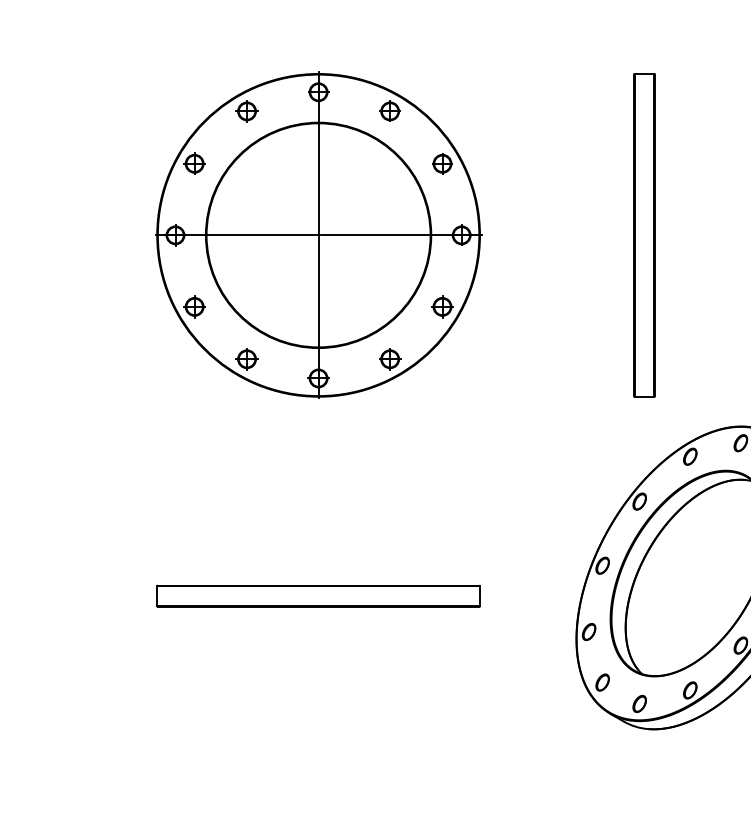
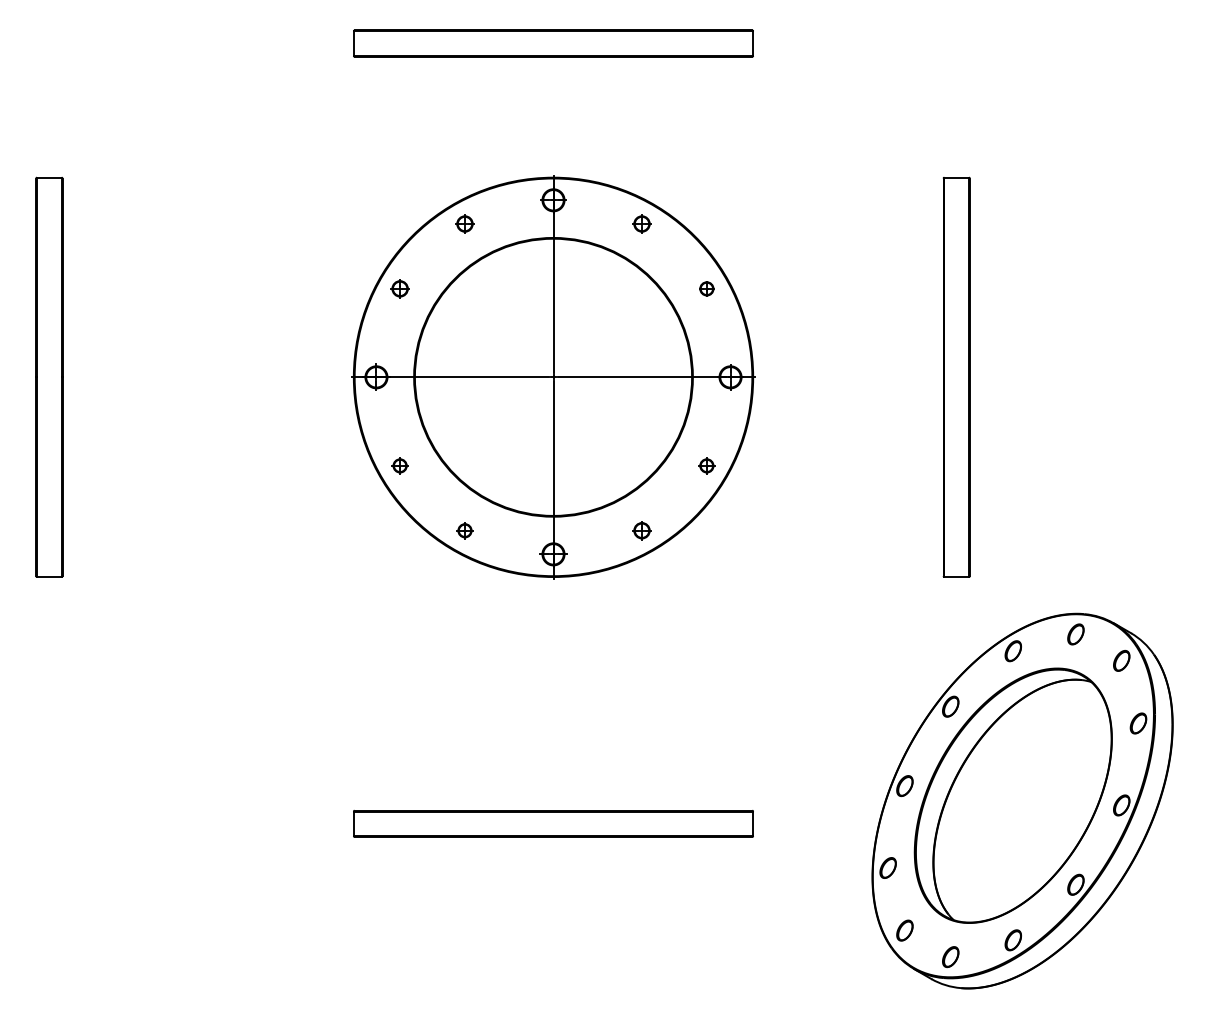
part: (246, 111) -> (464, 223), size x0.7
part: (389, 111) -> (641, 223), size x0.7
part: (194, 163) -> (399, 288), size x0.7
part: (442, 163) -> (706, 288), size x0.6
part: (194, 306) -> (399, 465), size x0.6
part: (442, 306) -> (706, 465), size x0.6
part: (246, 359) -> (464, 530), size x0.6
part: (389, 359) -> (641, 530), size x0.7

